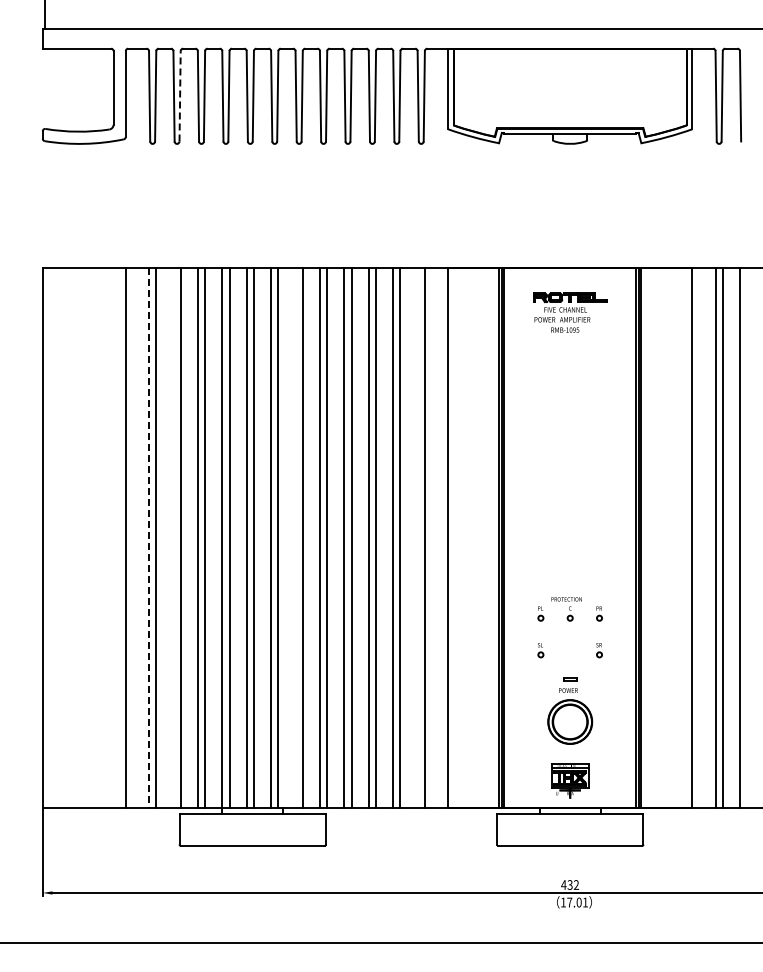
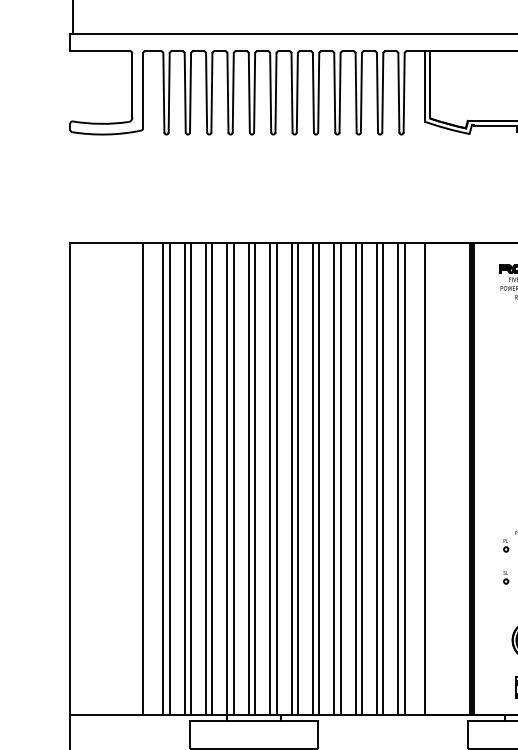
line: (180, 95) -> (190, 92), dashed -> solid
line: (149, 537) -> (163, 478), dashed -> solid
line: (173, 537) -> (184, 478), added
line: (295, 537) -> (291, 478), added
line: (417, 537) -> (398, 478), added

